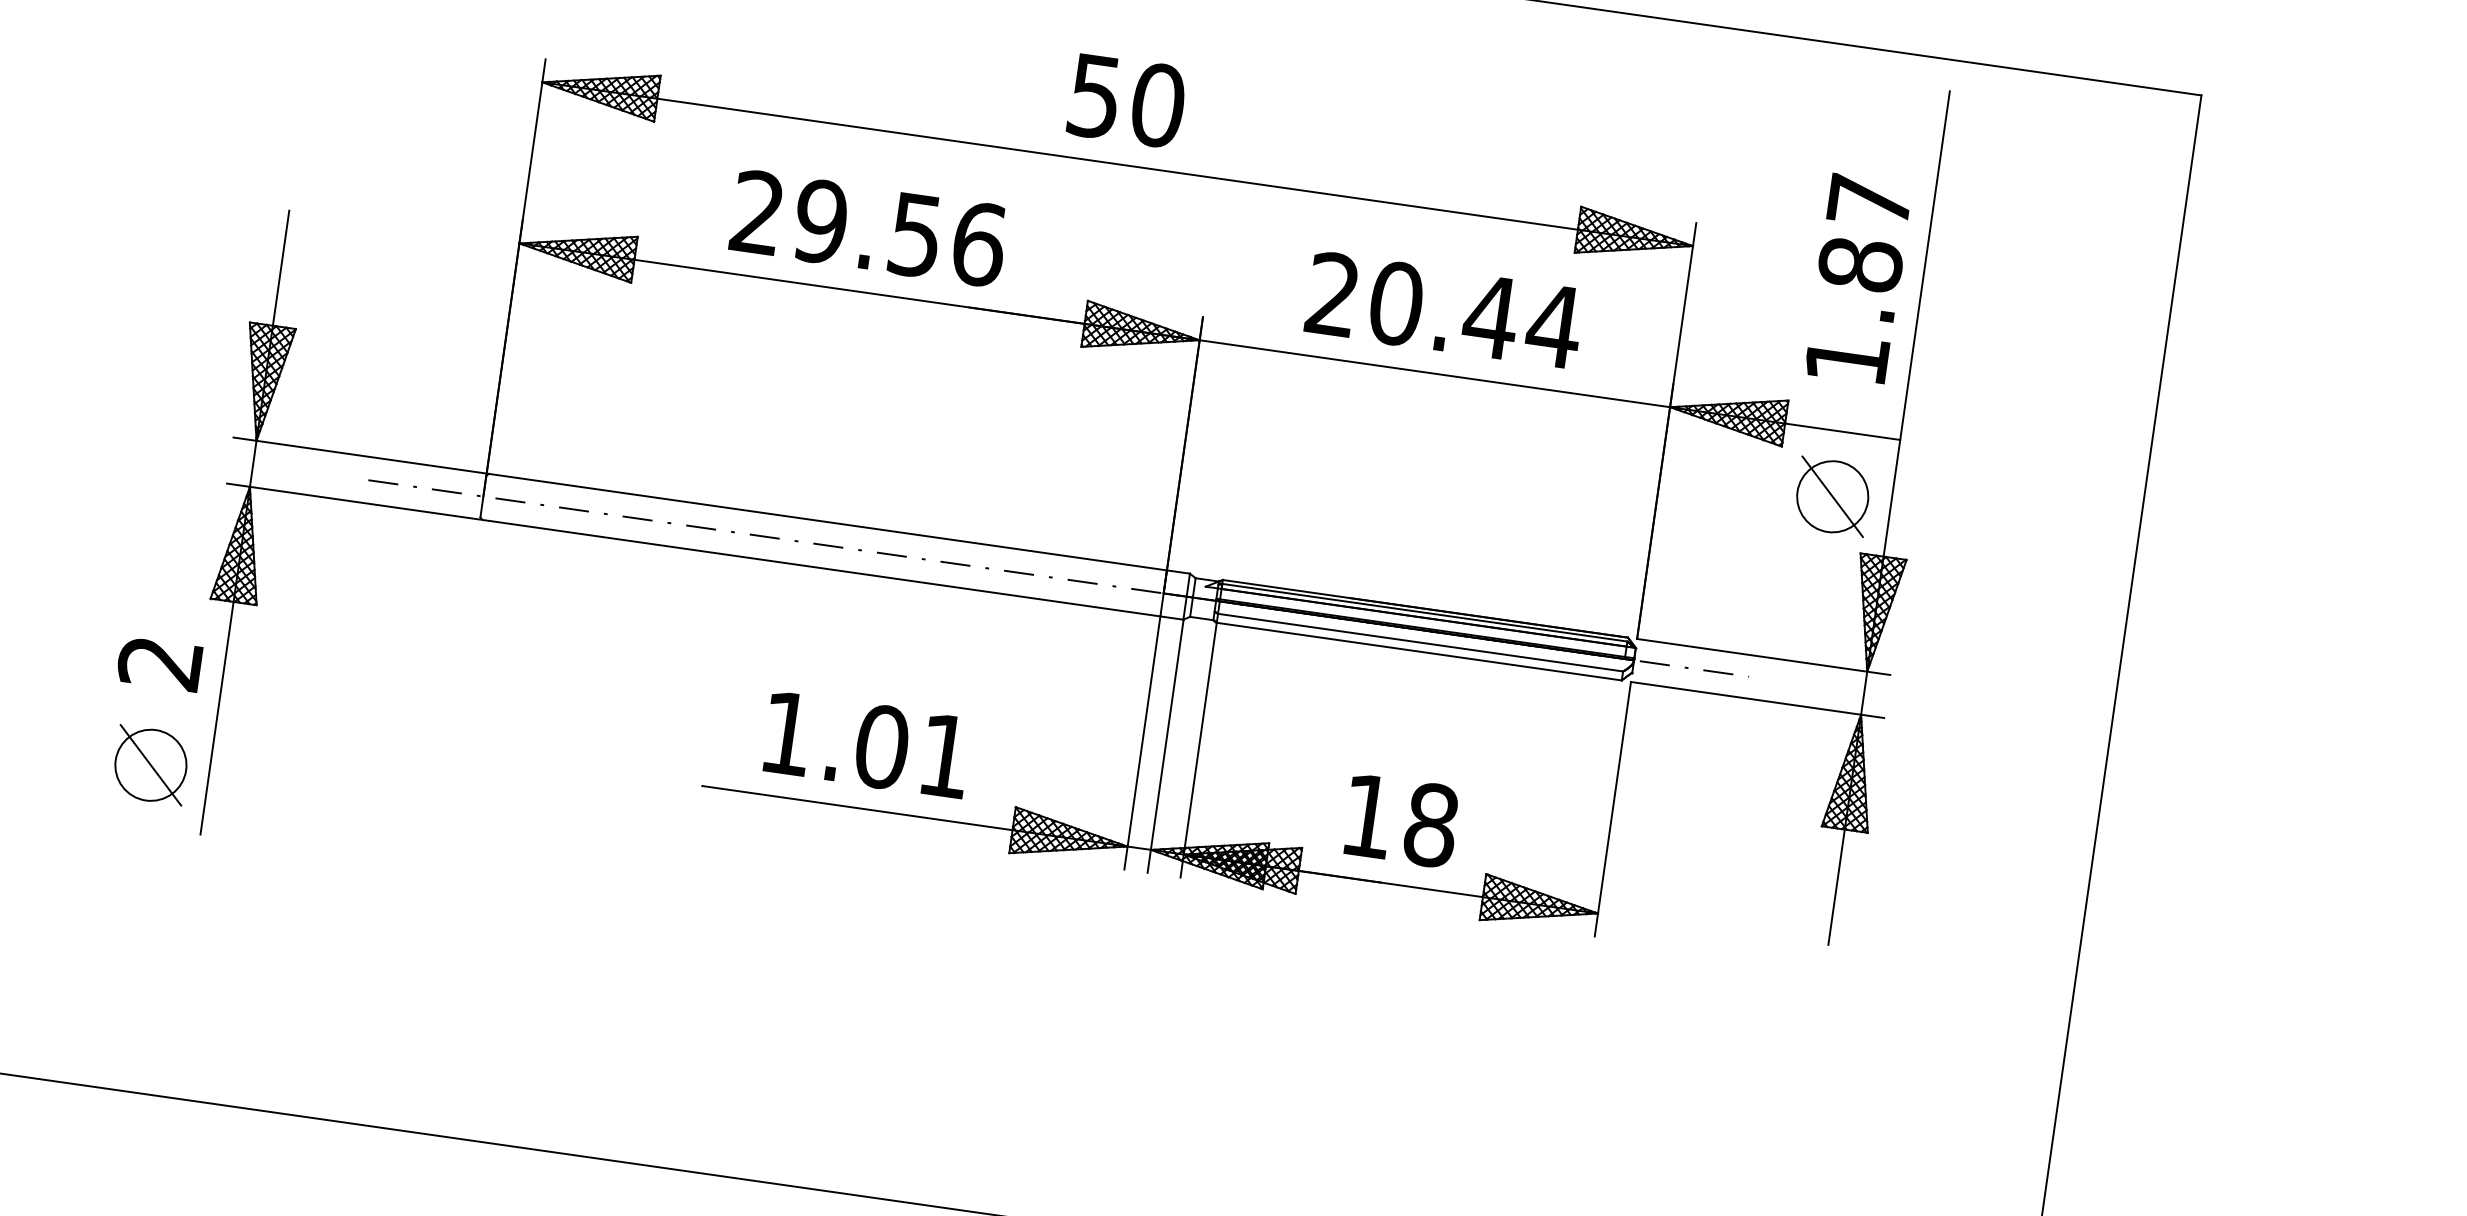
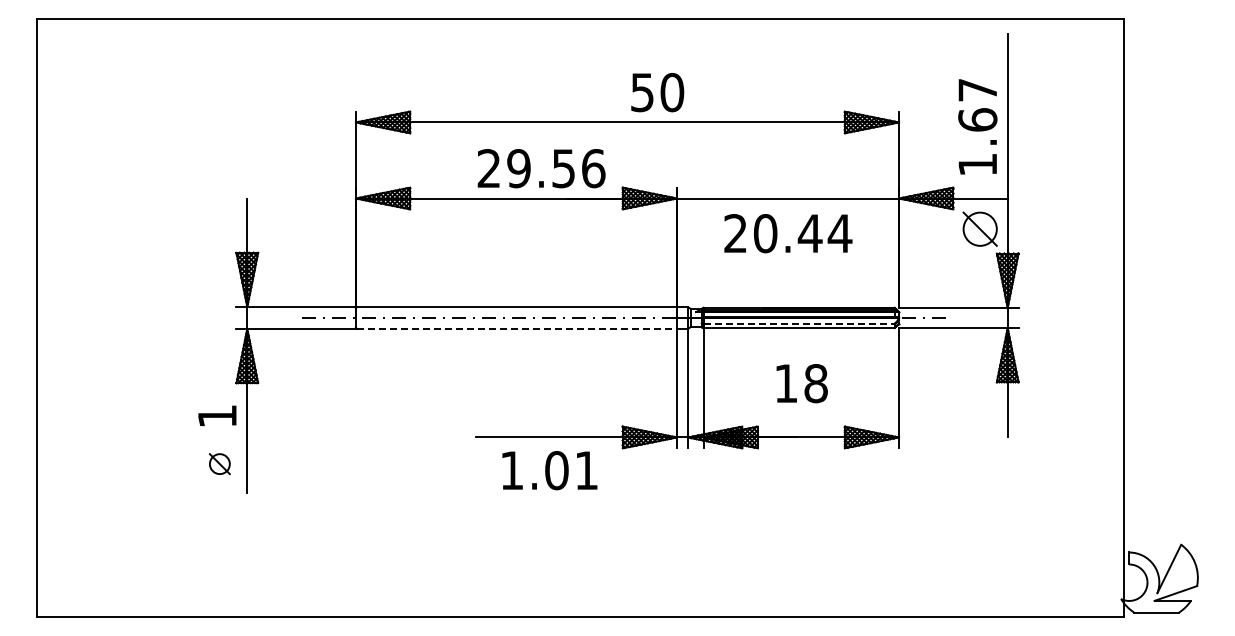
text: (1126, 100) -> (657, 92), moved
text: (868, 228) -> (541, 168), moved
text: (1860, 263) -> (977, 119), 1.87 -> 1.67
text: (1444, 310) -> (788, 233), moved
line: (822, 567) -> (517, 328), solid -> dashed
line: (1421, 641) -> (799, 323), solid -> dashed
text: (158, 663) -> (216, 416), 2 -> 1
text: (866, 744) -> (549, 470), moved
part: (150, 763) -> (219, 463), size x0.6
text: (1400, 820) -> (801, 383), moved

